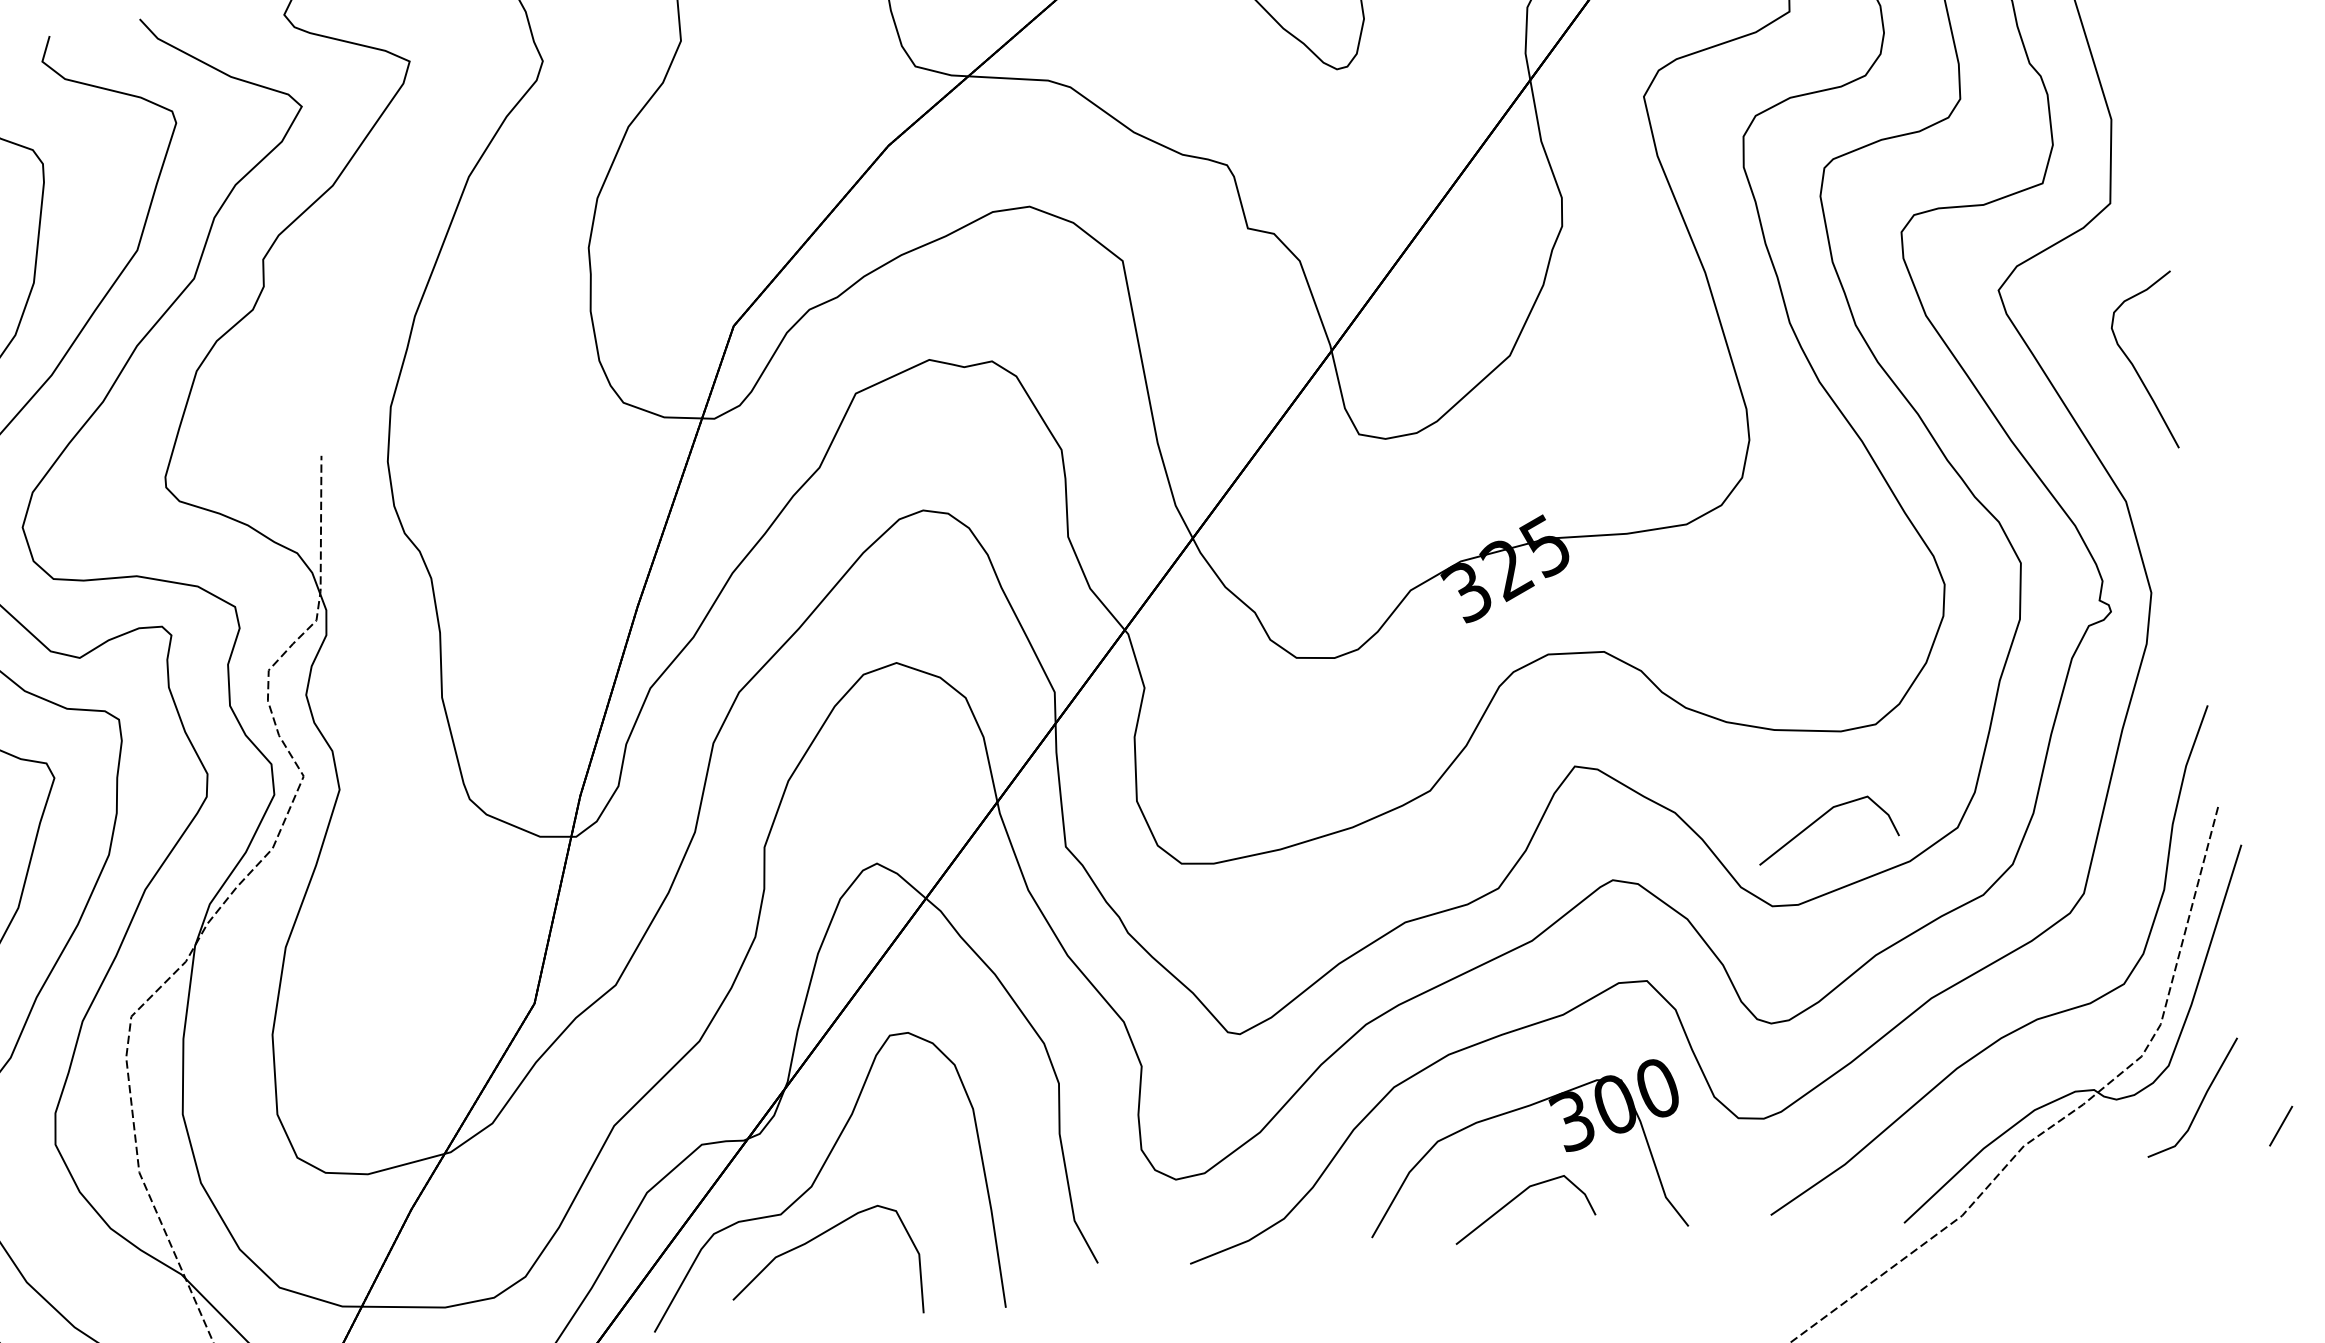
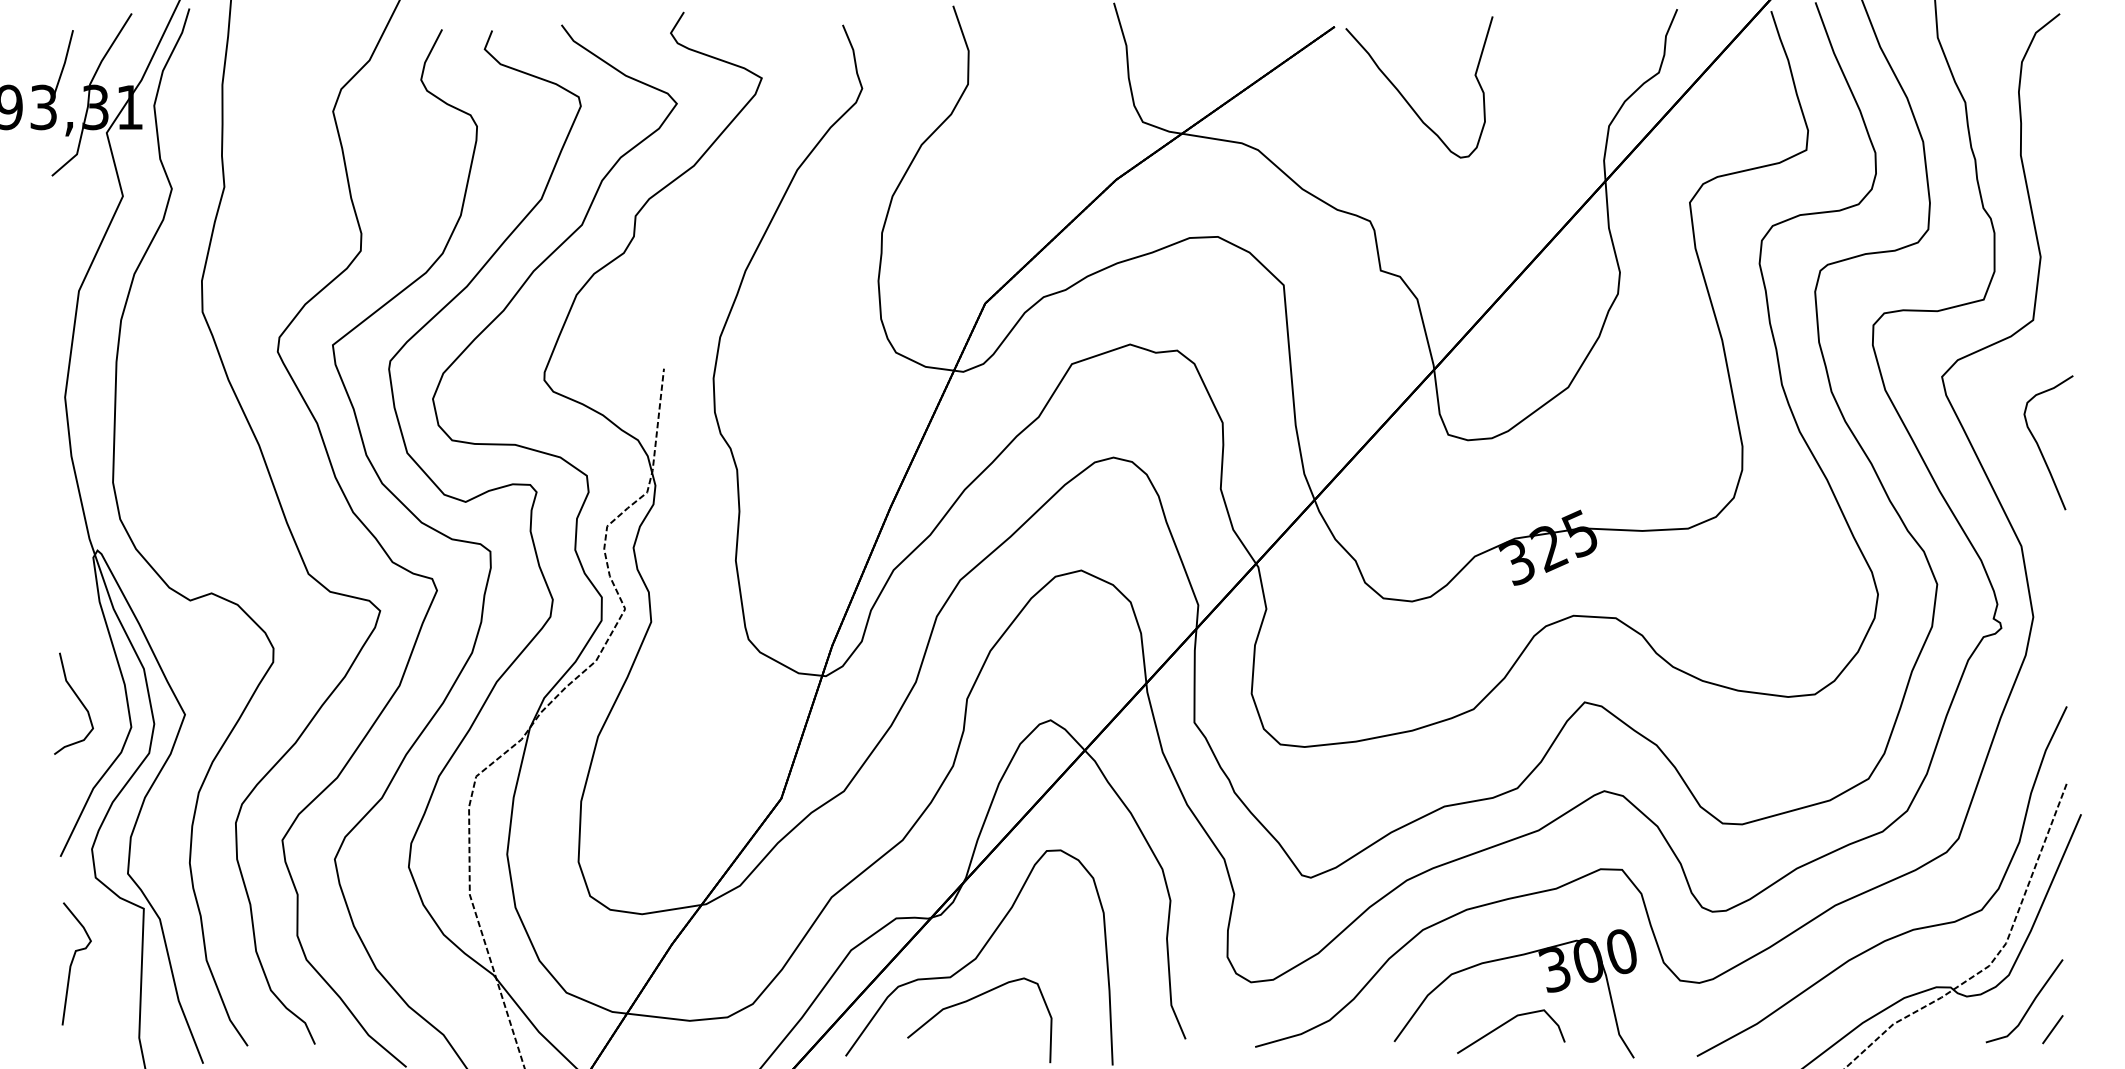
line: (1818, 820) -> (1764, 762), removed
line: (2280, 1126) -> (2052, 1029), moved

